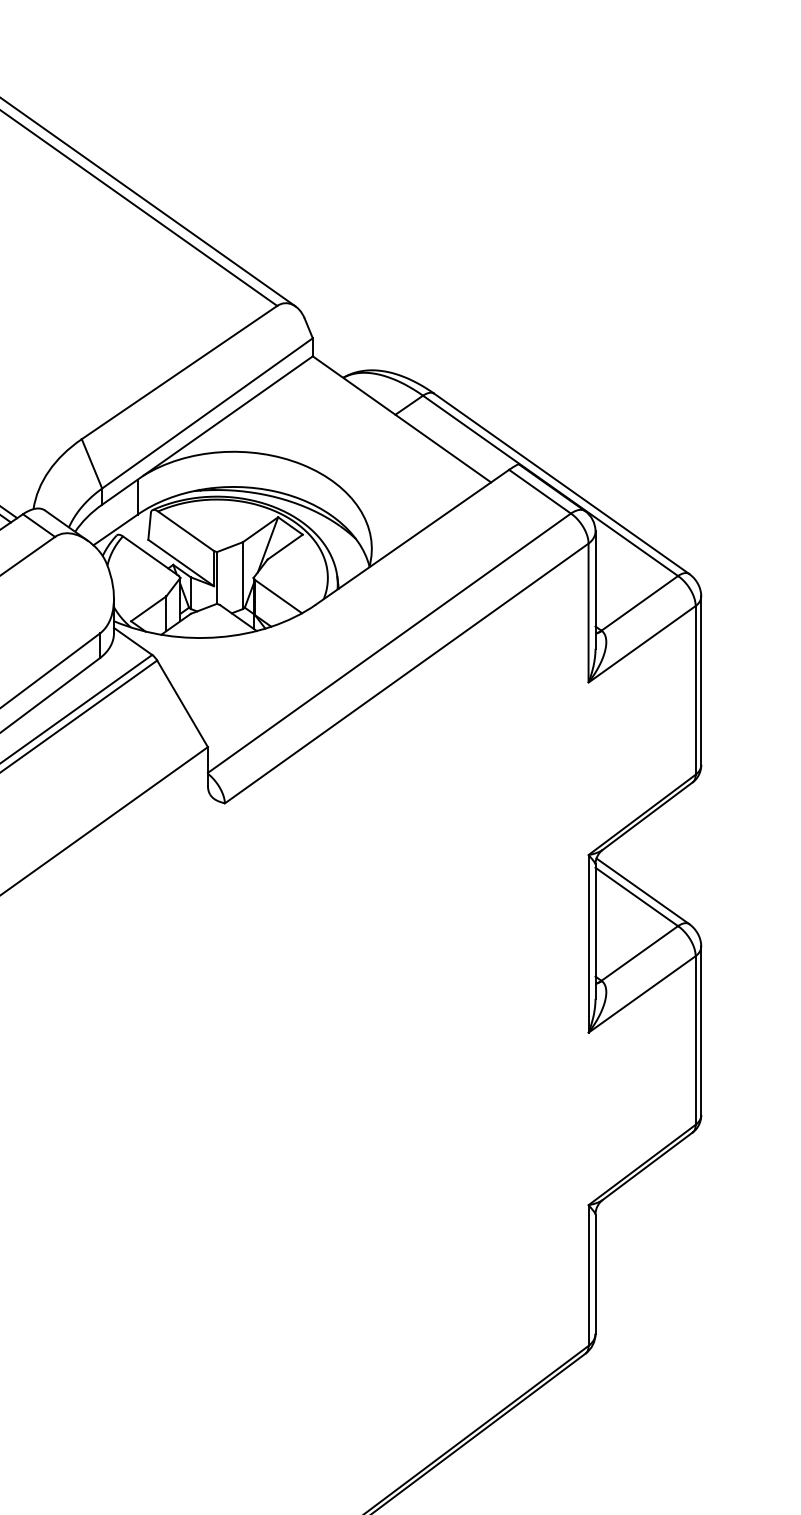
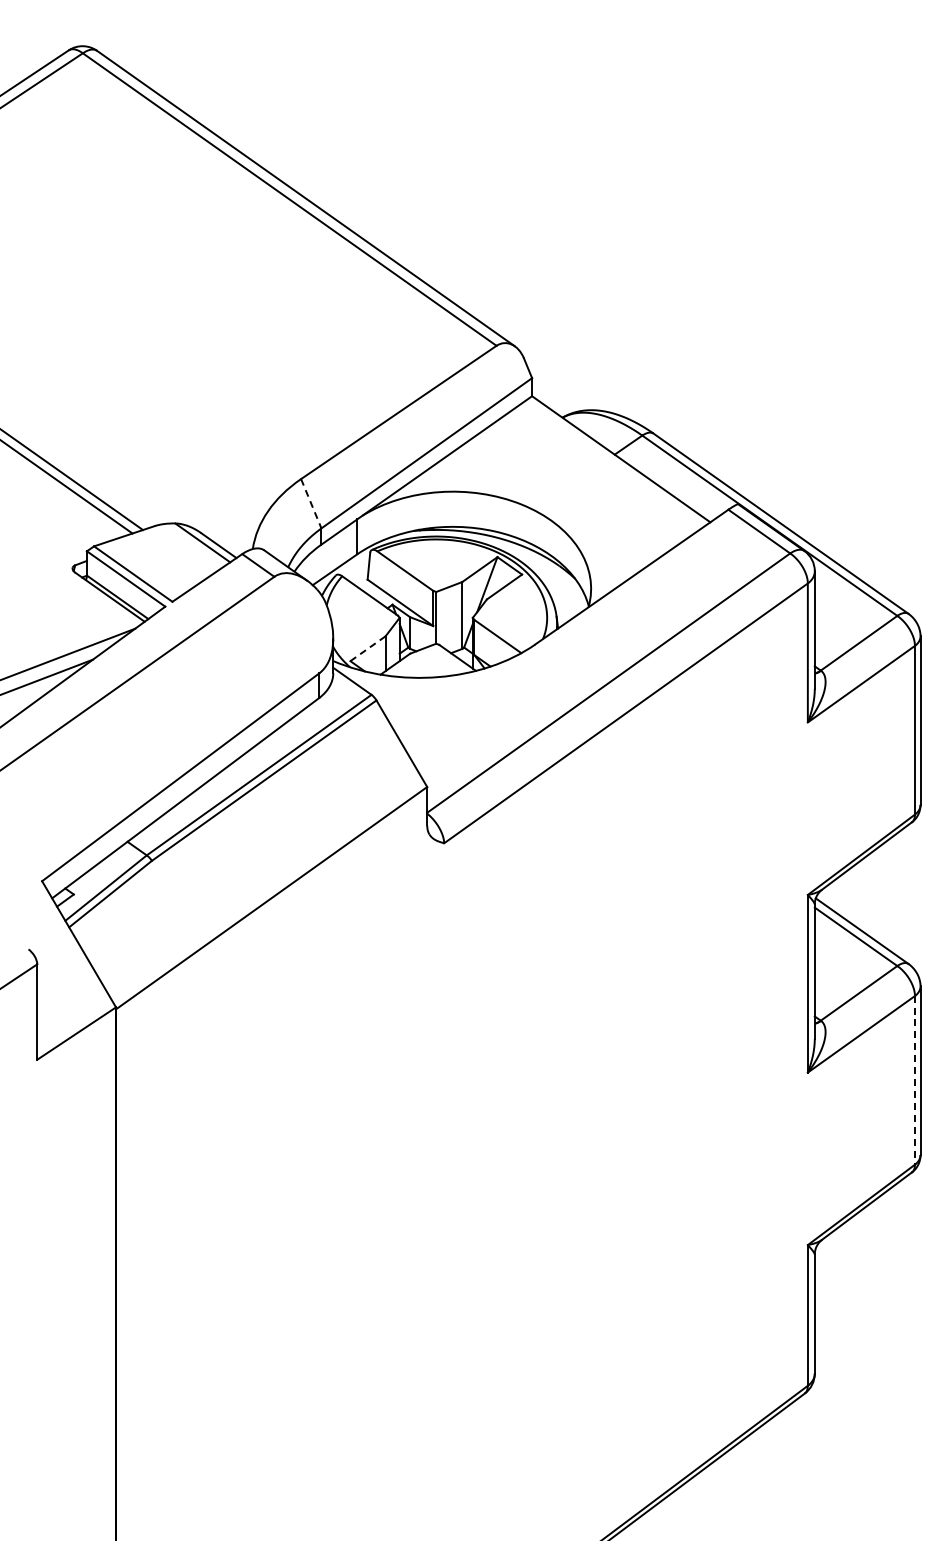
line: (92, 463) -> (311, 503), solid -> dashed
line: (149, 608) -> (368, 648), solid -> dashed
line: (695, 1040) -> (914, 1080), solid -> dashed

